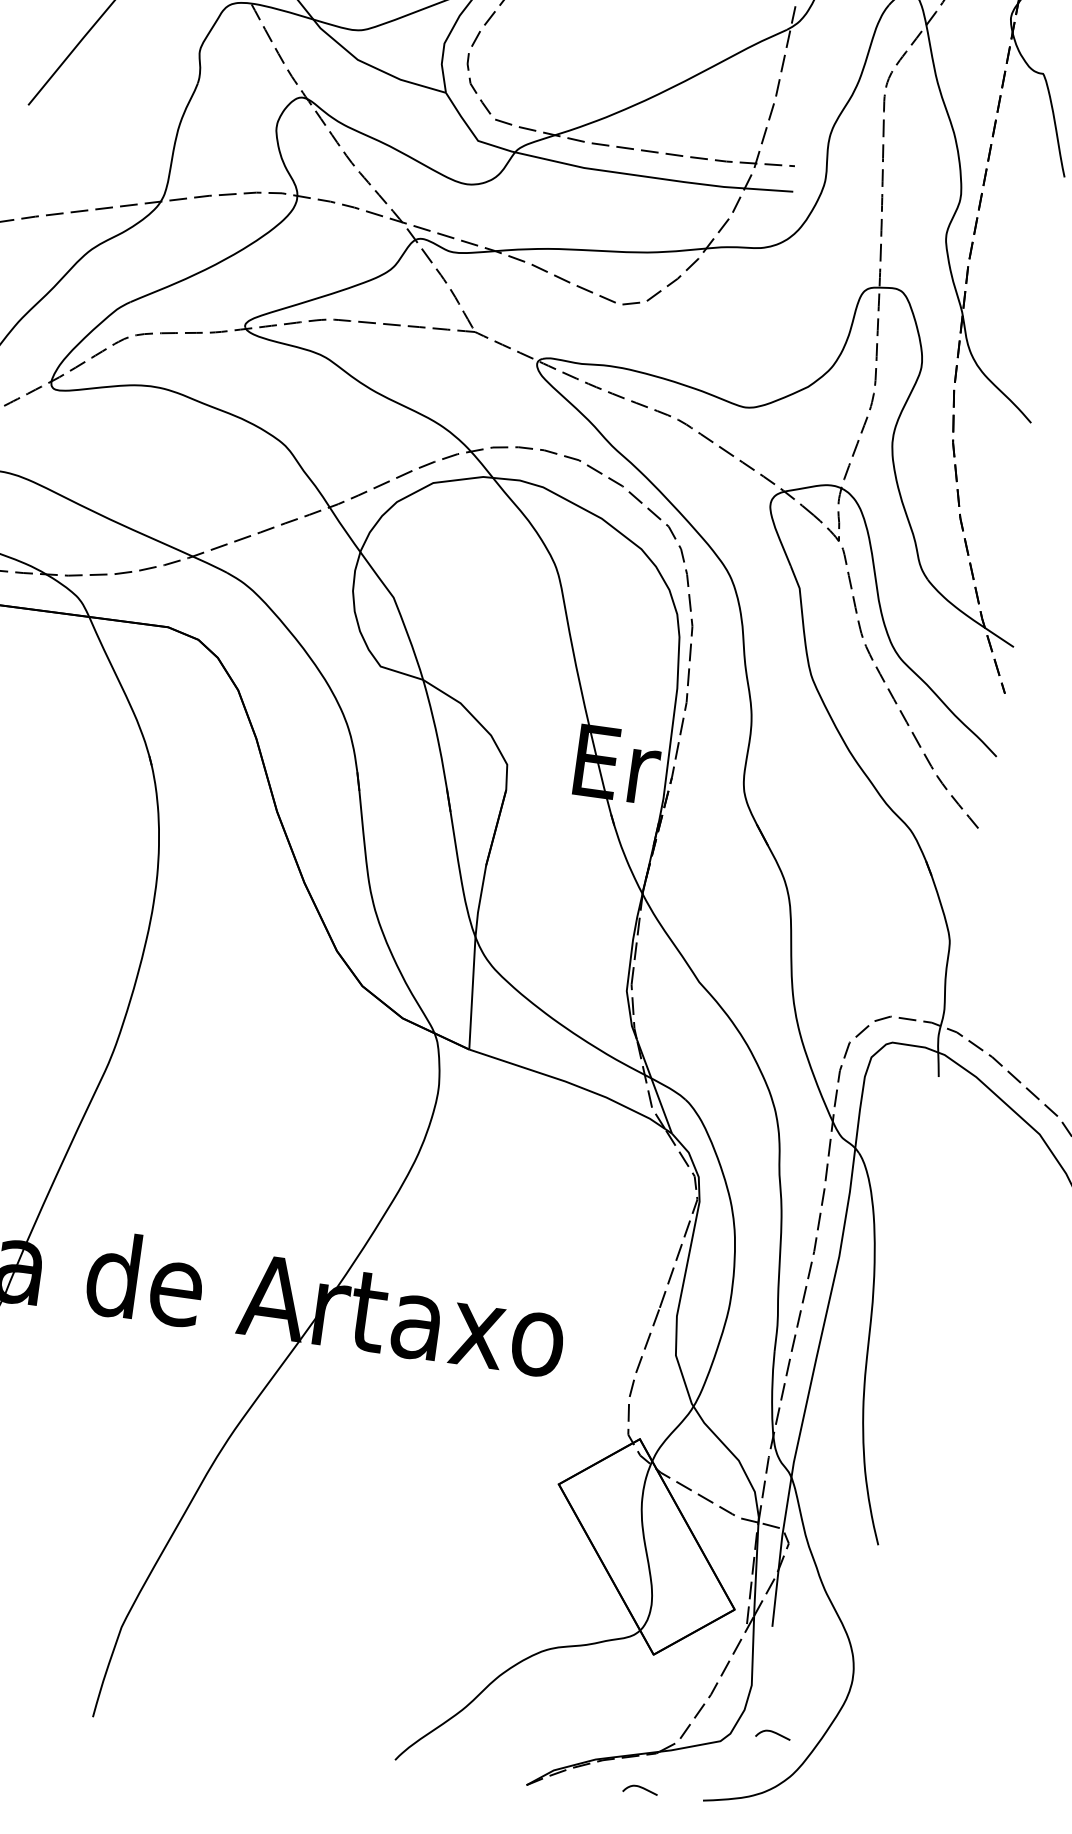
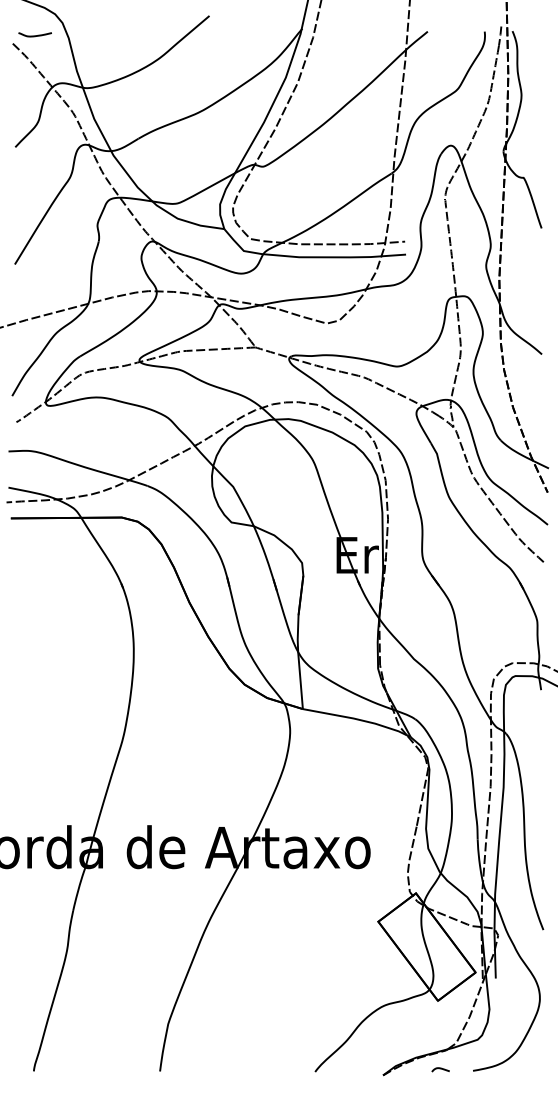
curve: (772, 1734) -> (503, 1032), removed

